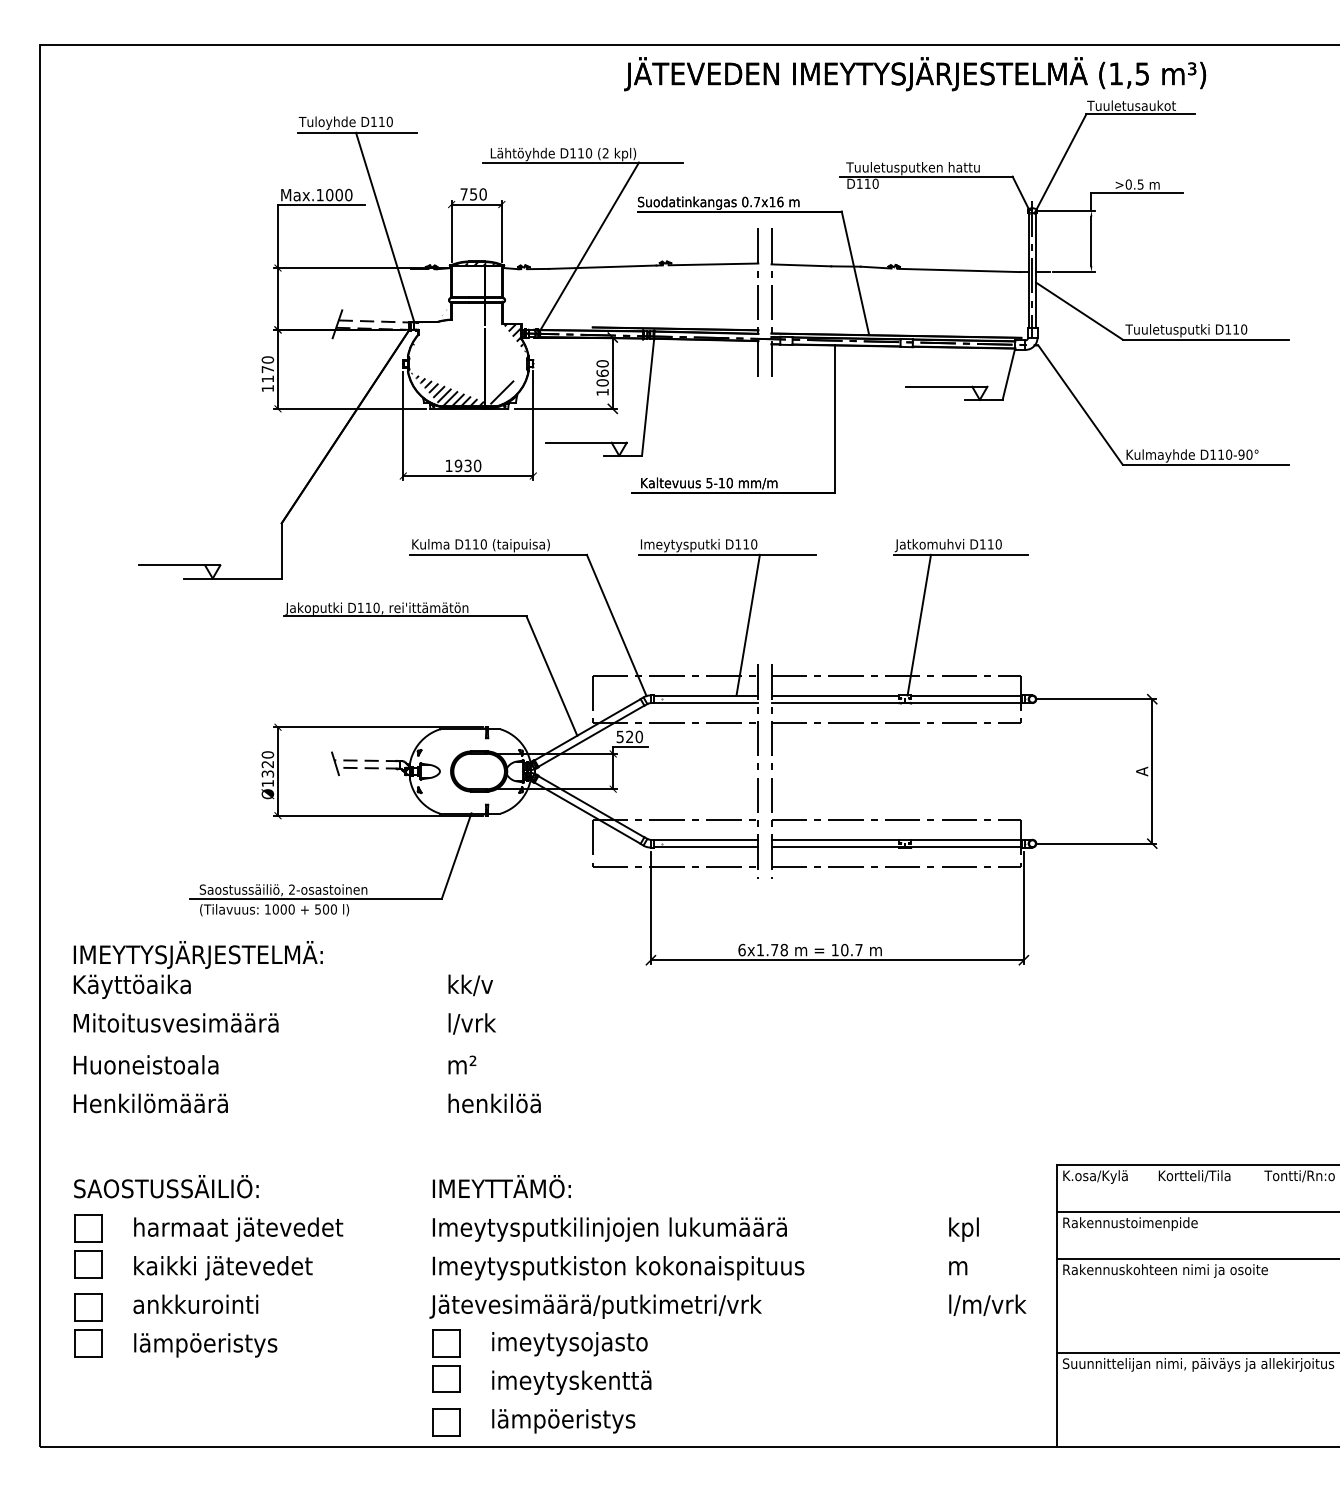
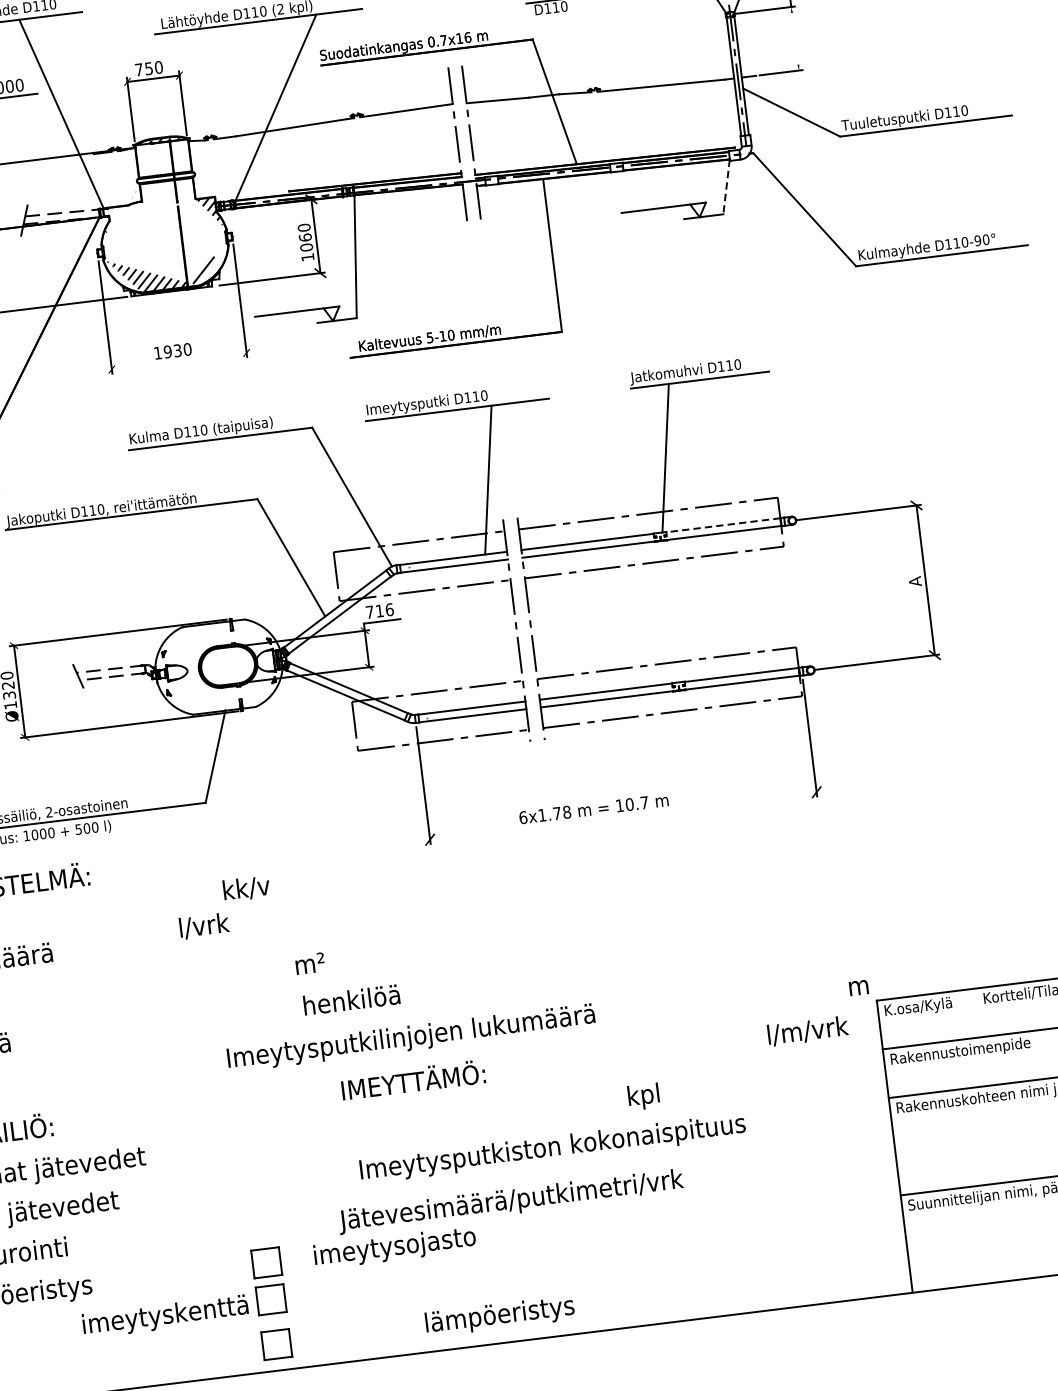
line: (1091, 241) -> (795, 38), removed
line: (1008, 374) -> (726, 187), solid -> dashed
line: (468, 476) -> (179, 361), removed
line: (965, 695) -> (722, 525), solid -> dashed
text: (629, 736) -> (379, 610), 520 -> 716
line: (836, 960) -> (622, 816), removed
text: (471, 1023) -> (203, 925), moved
text: (462, 1064) -> (310, 963), moved
text: (494, 1103) -> (351, 1000), moved
text: (501, 1186) -> (412, 1079), moved
text: (609, 1229) -> (410, 1038), moved
text: (963, 1229) -> (643, 1096), moved
text: (618, 1268) -> (552, 1148), moved
text: (958, 1268) -> (859, 988), moved
text: (987, 1304) -> (807, 1030), moved
text: (595, 1306) -> (510, 1201), moved
text: (571, 1382) -> (165, 1316), moved
text: (563, 1421) -> (499, 1316), moved

